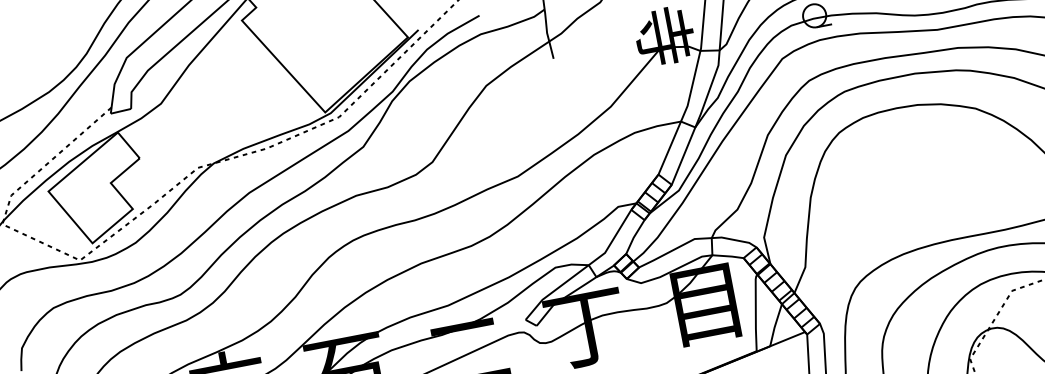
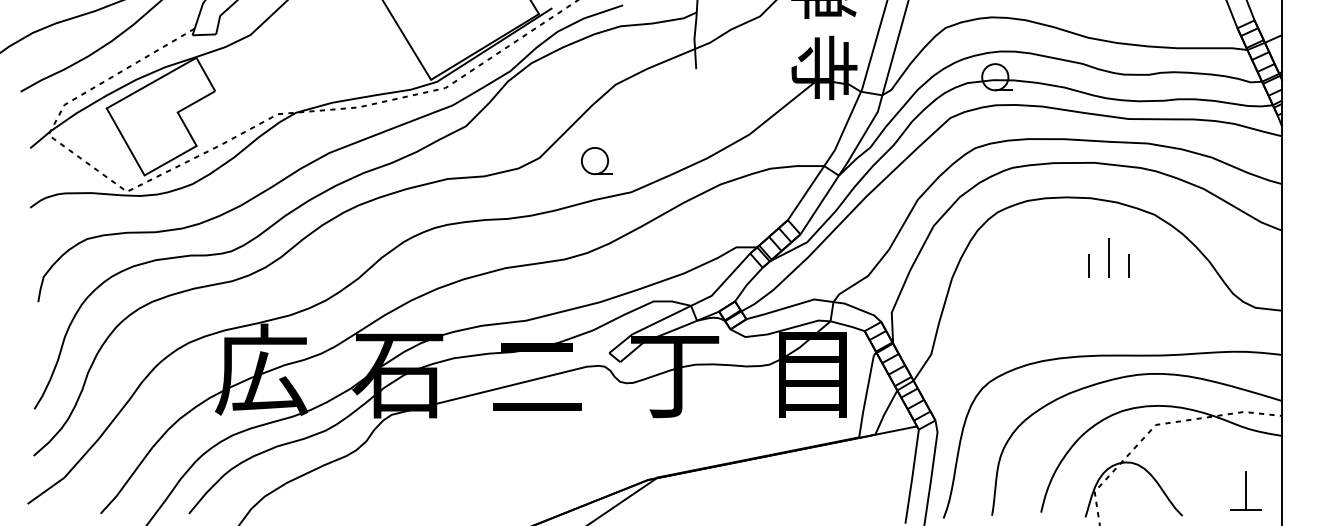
part: (943, 153) -> (1108, 257), added
part: (482, 154) -> (596, 160), added

